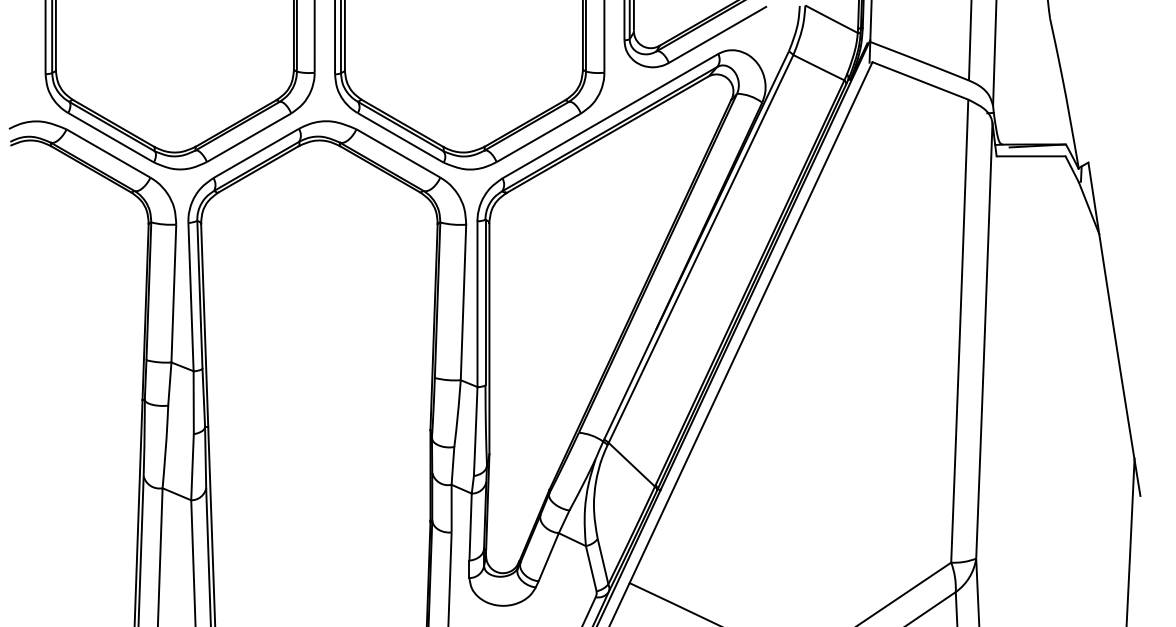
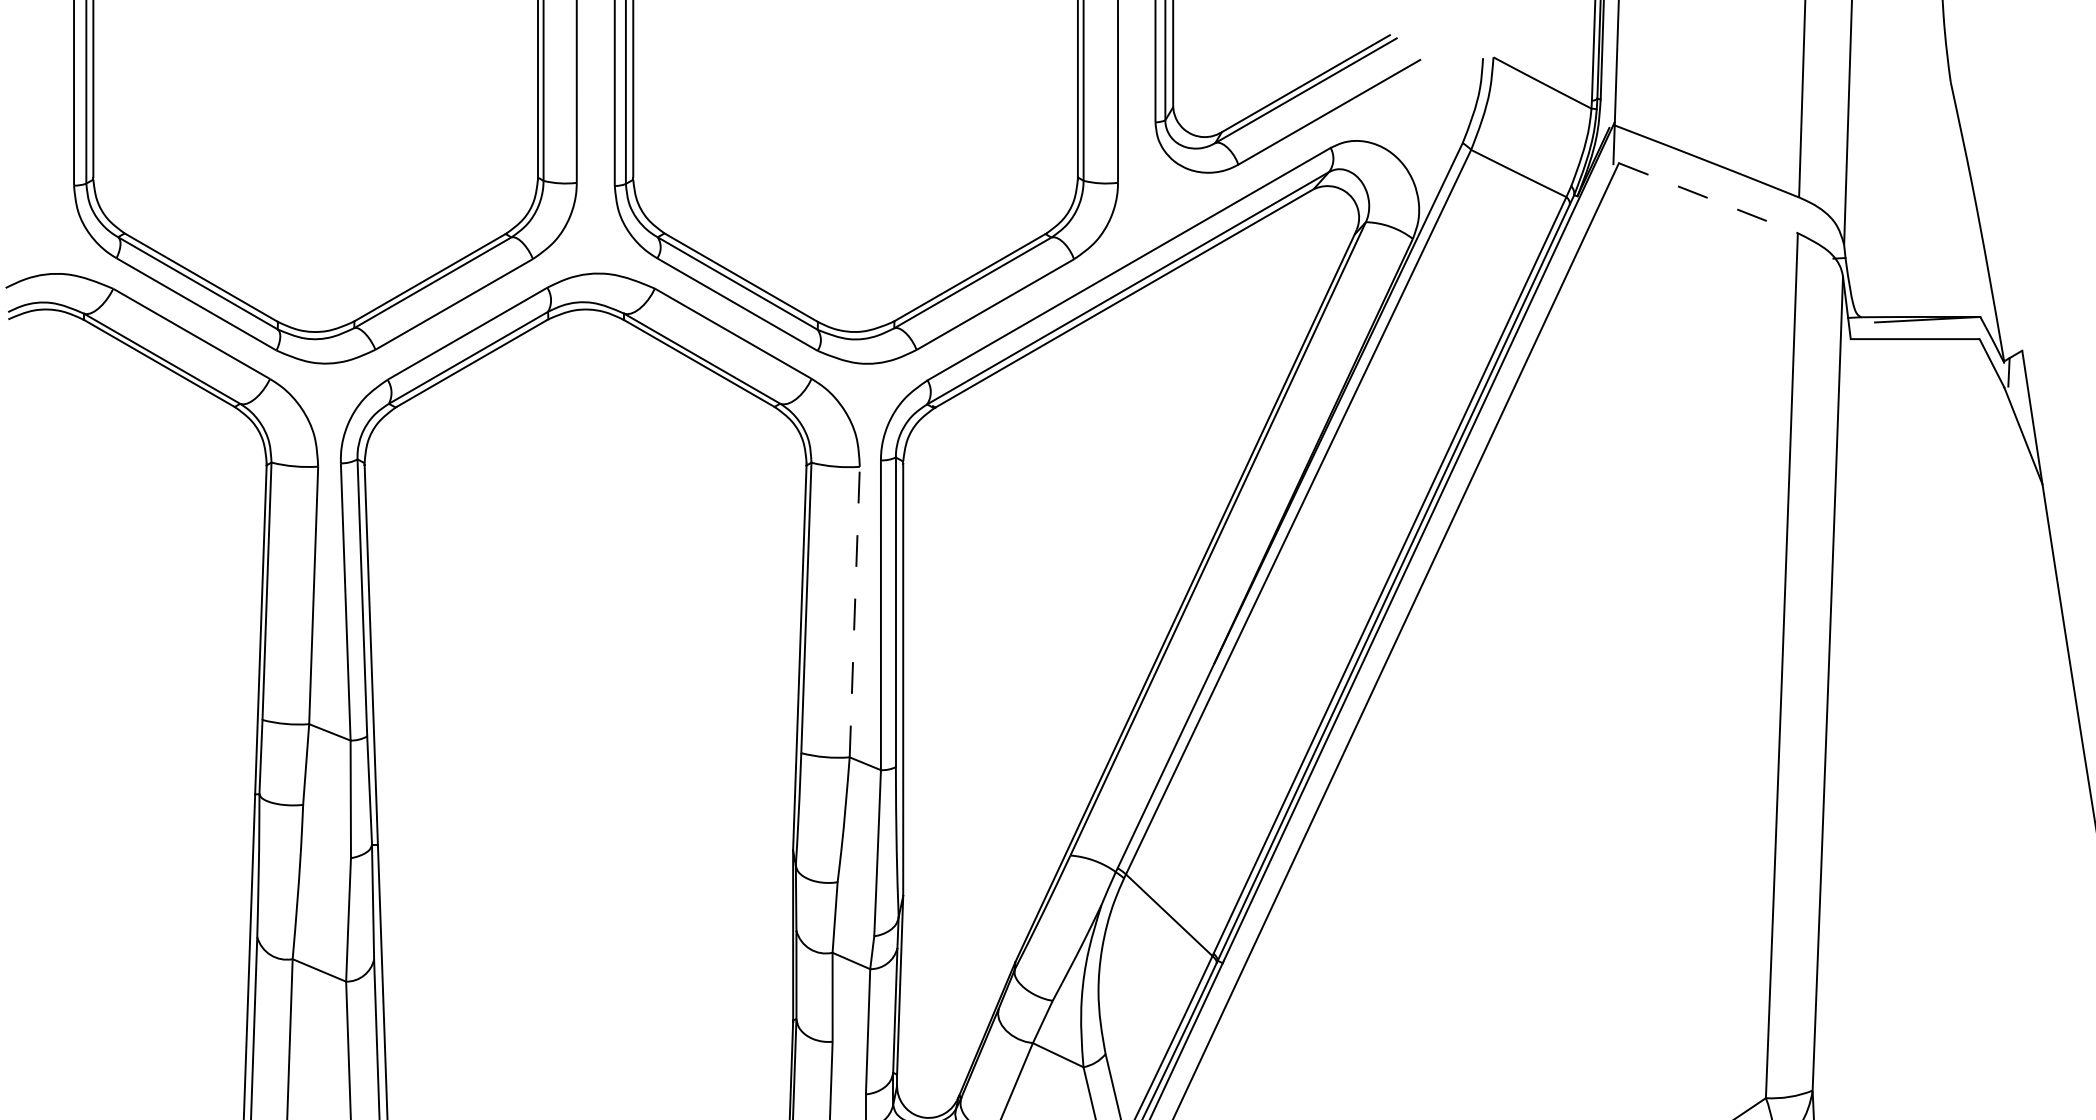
line: (920, 81) -> (1708, 199), solid -> dashed
line: (463, 302) -> (854, 612), solid -> dashed

